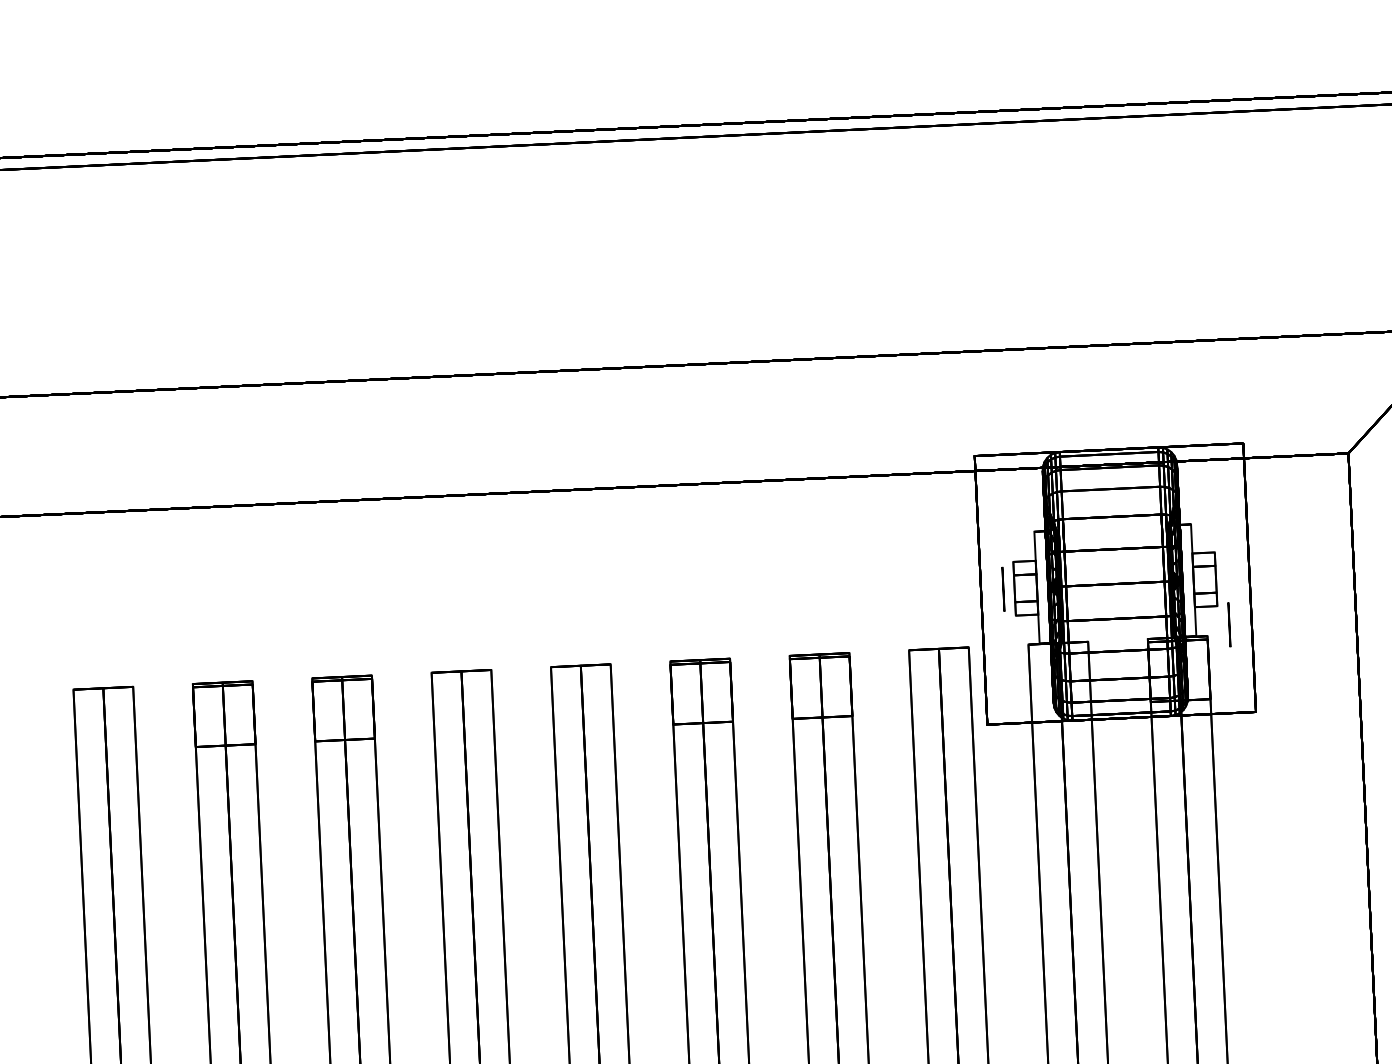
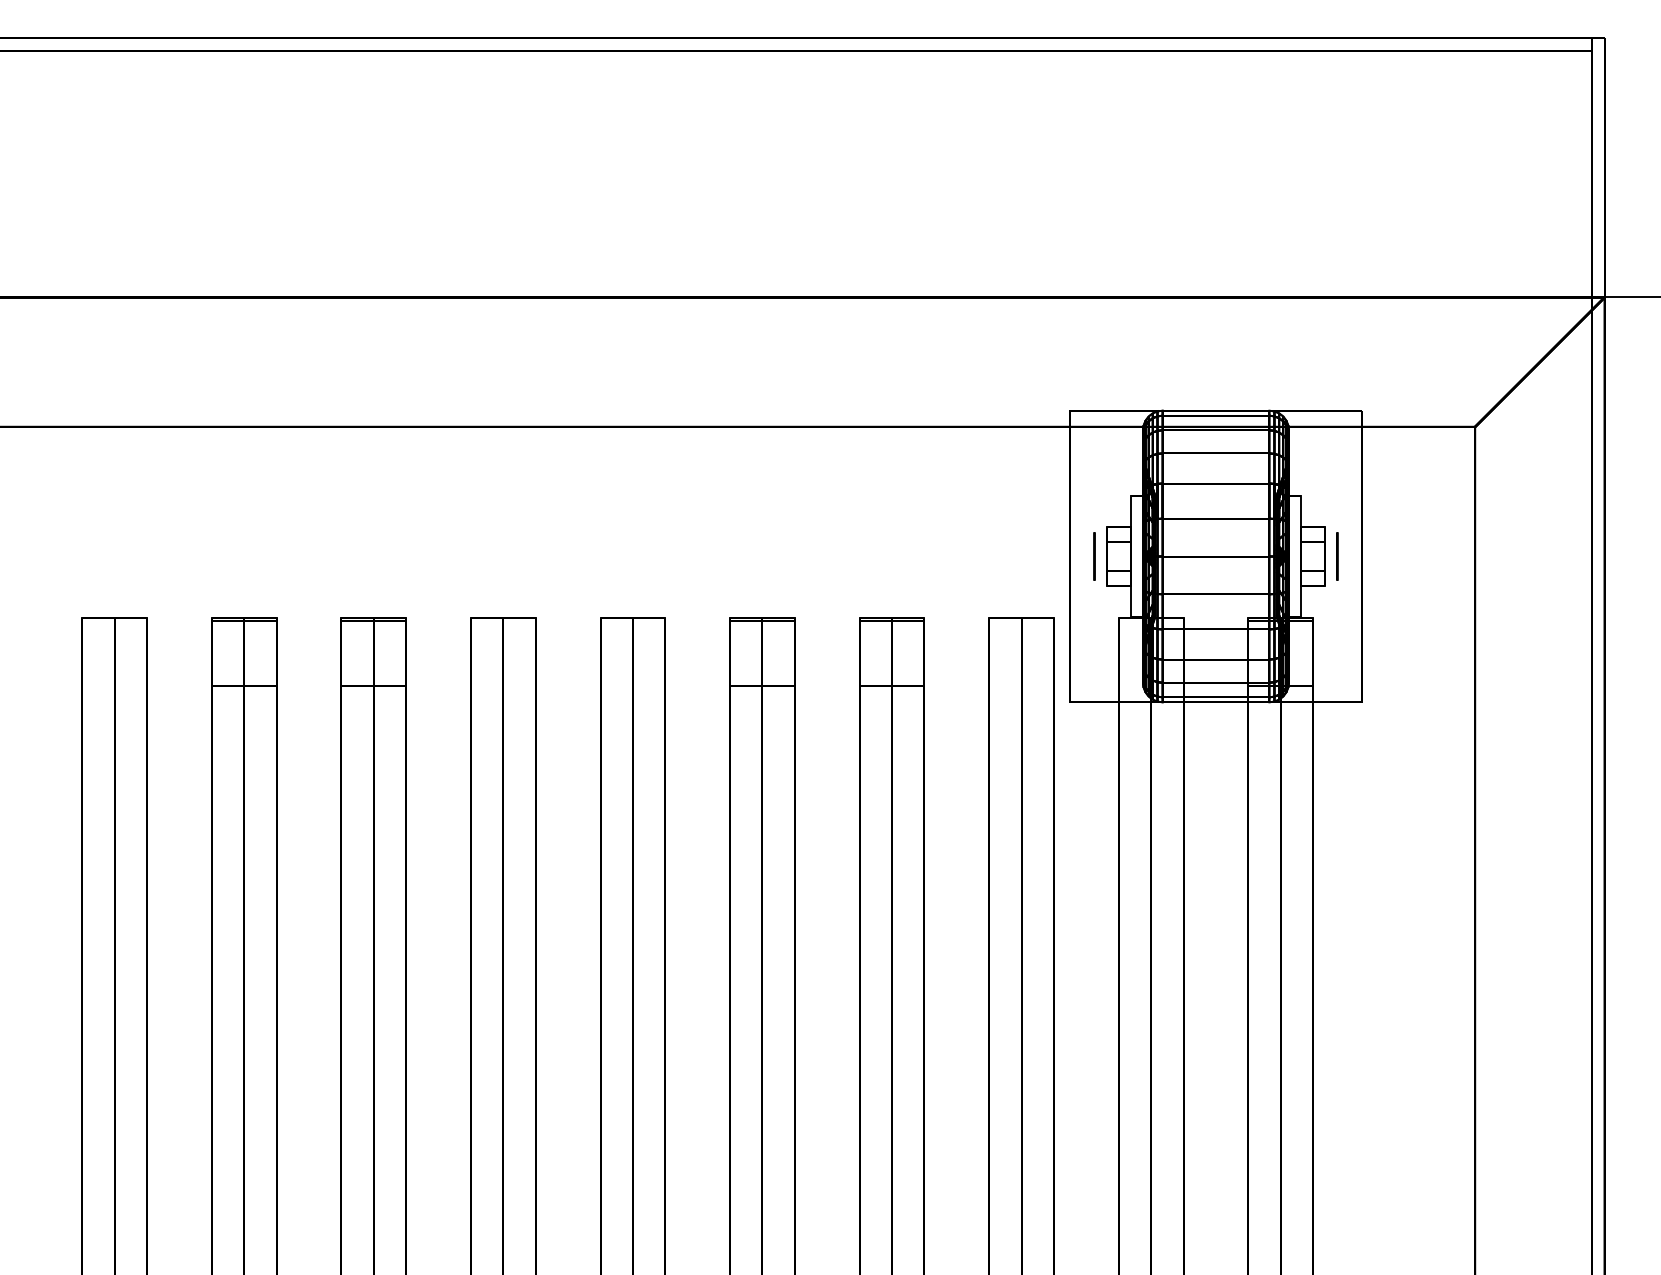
circle: (1229, 624) -> (1337, 556), moved

